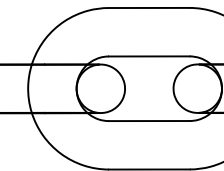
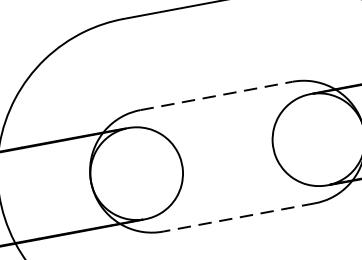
line: (149, 56) -> (216, 95), solid -> dashed
line: (148, 121) -> (237, 218), solid -> dashed

